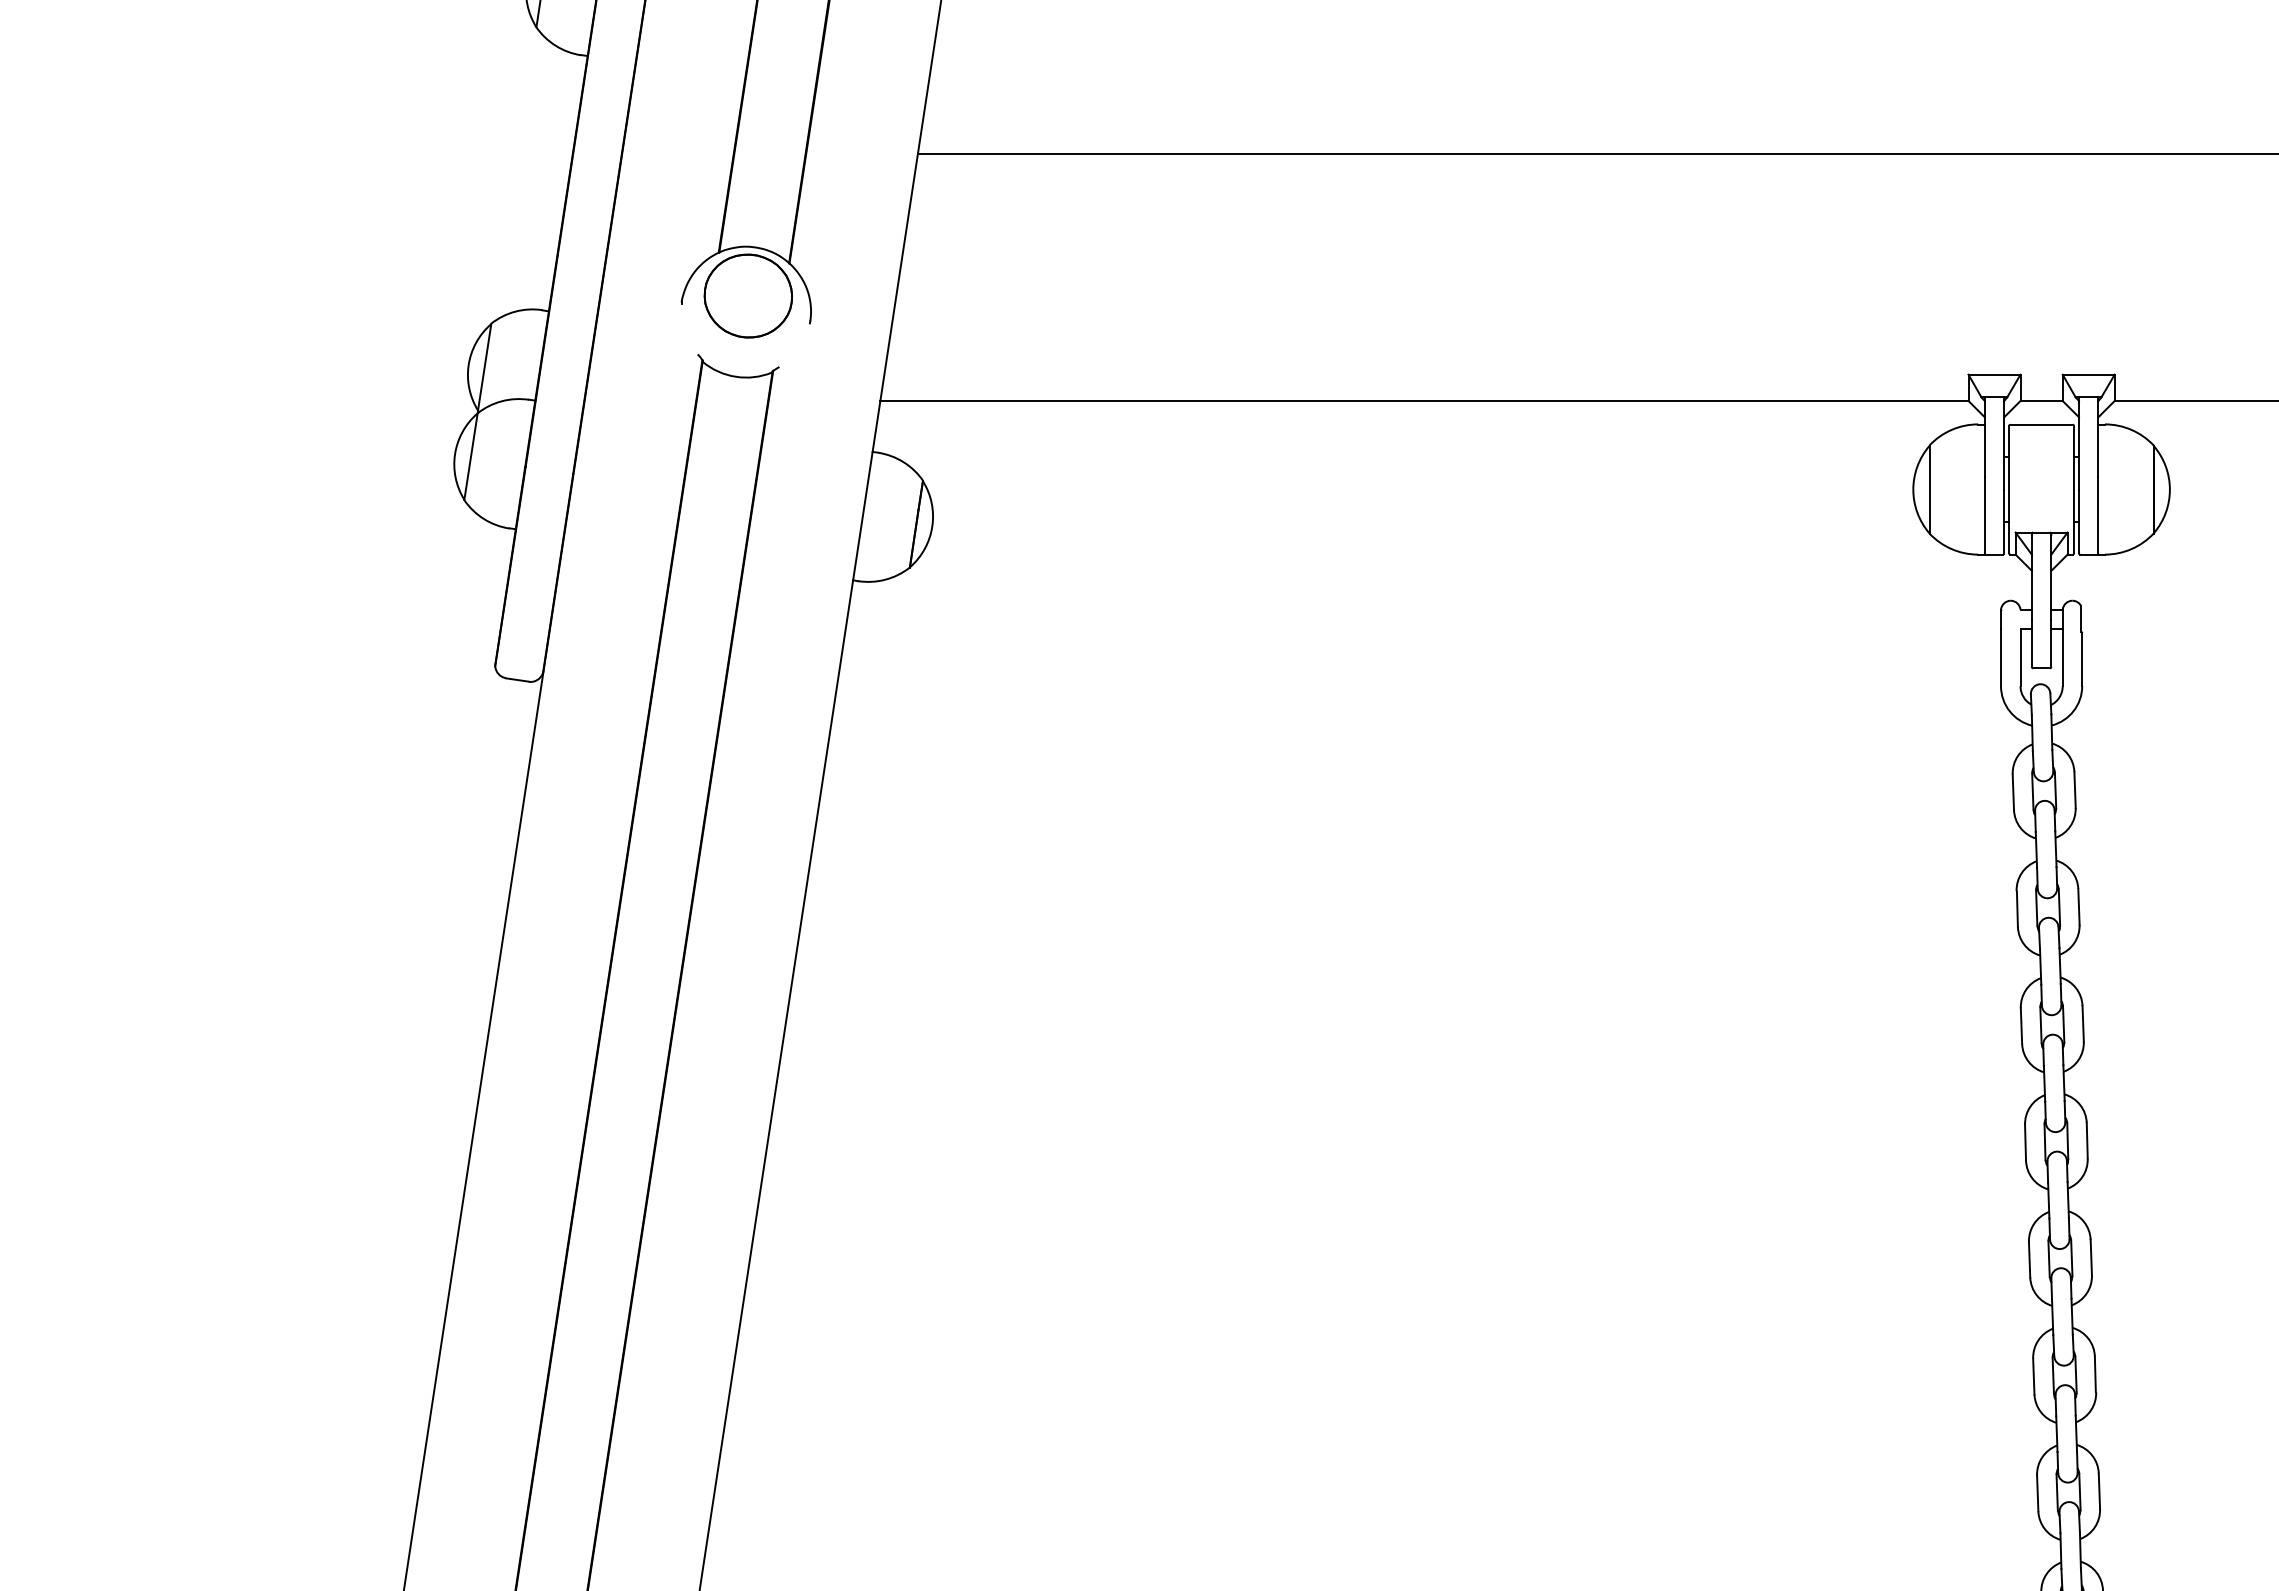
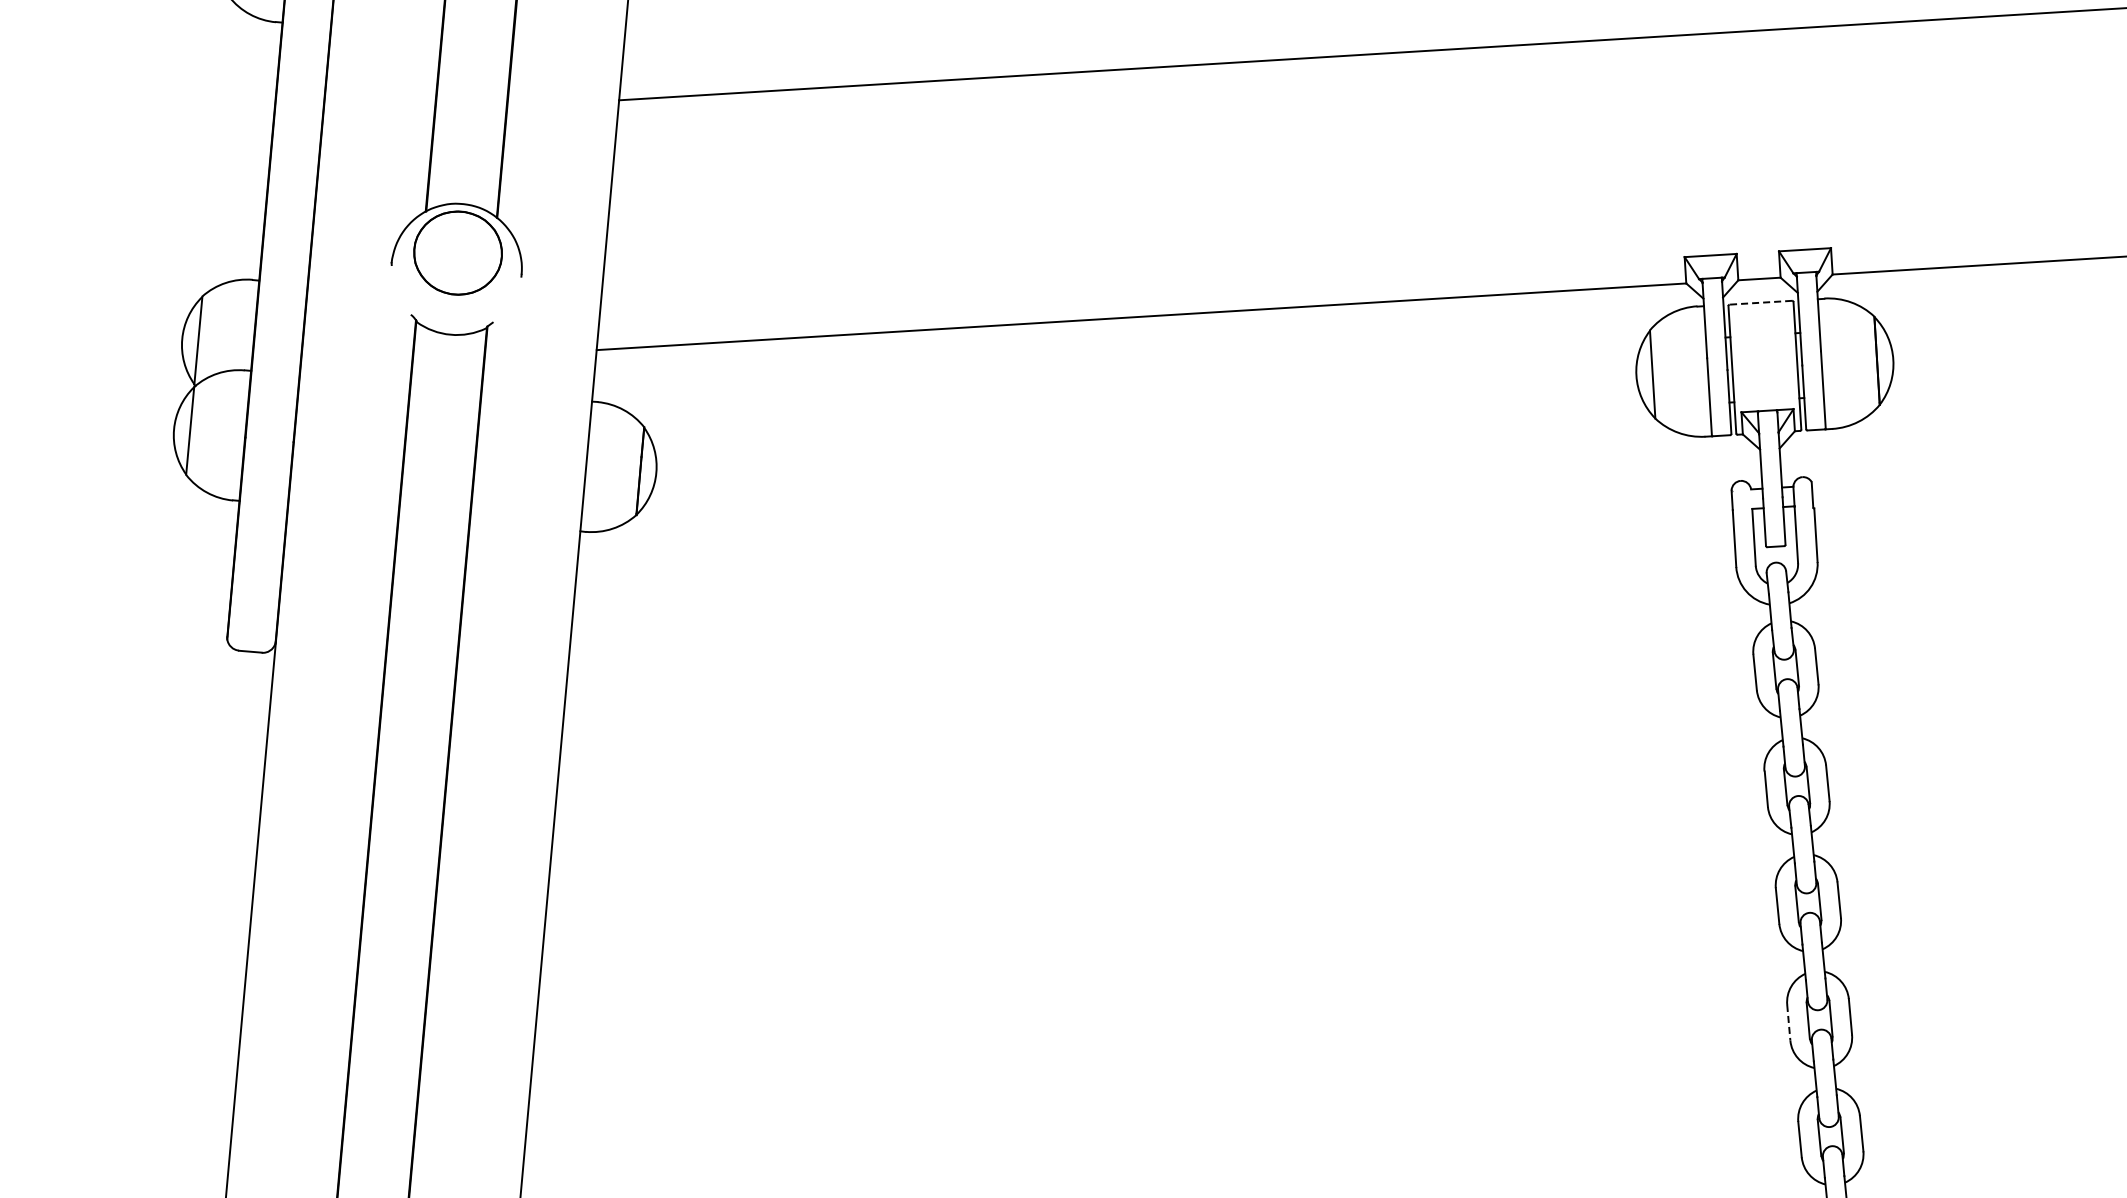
line: (2041, 424) -> (1760, 302), solid -> dashed
line: (2025, 1142) -> (1788, 1022), solid -> dashed

